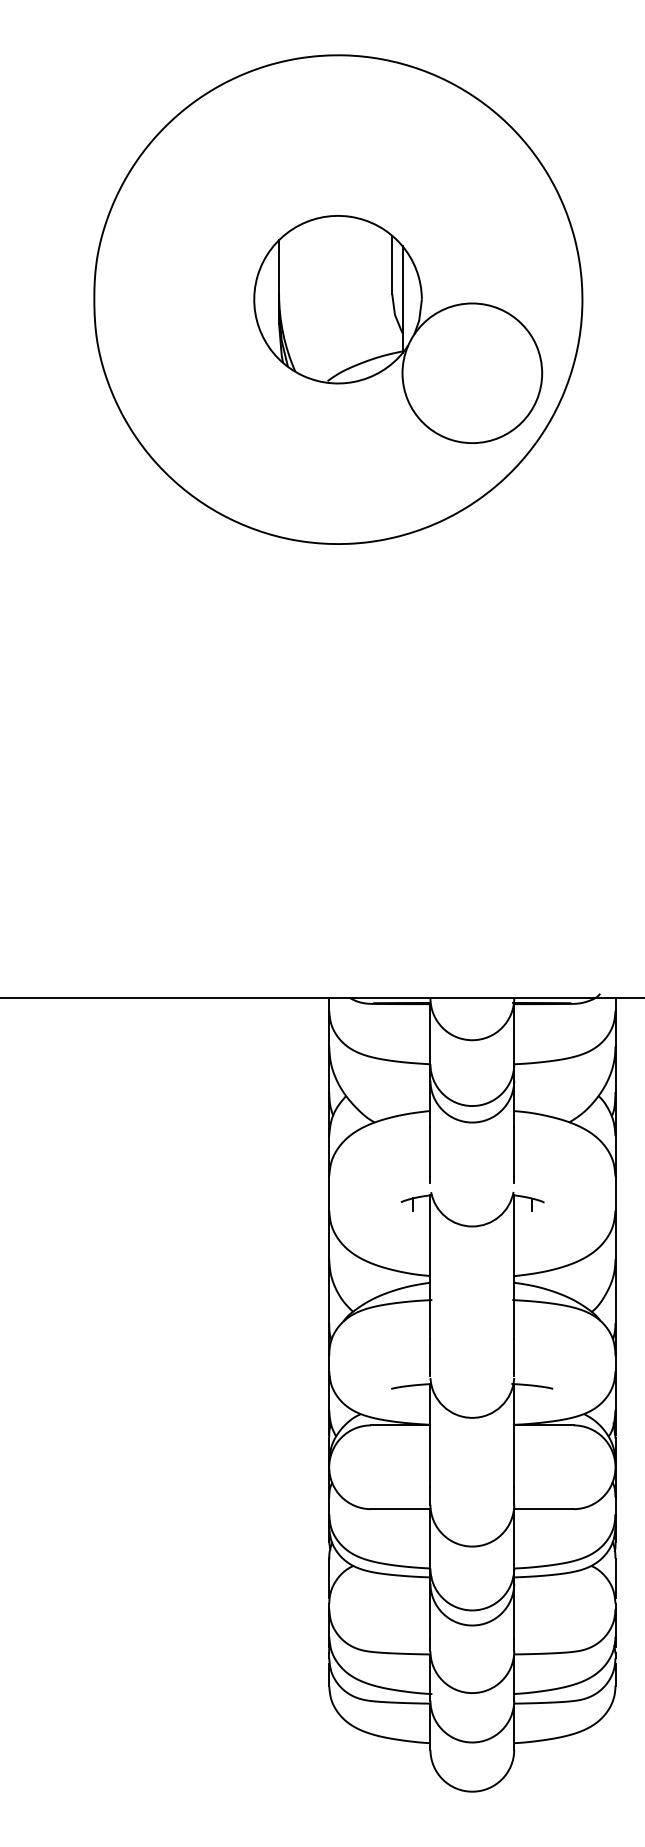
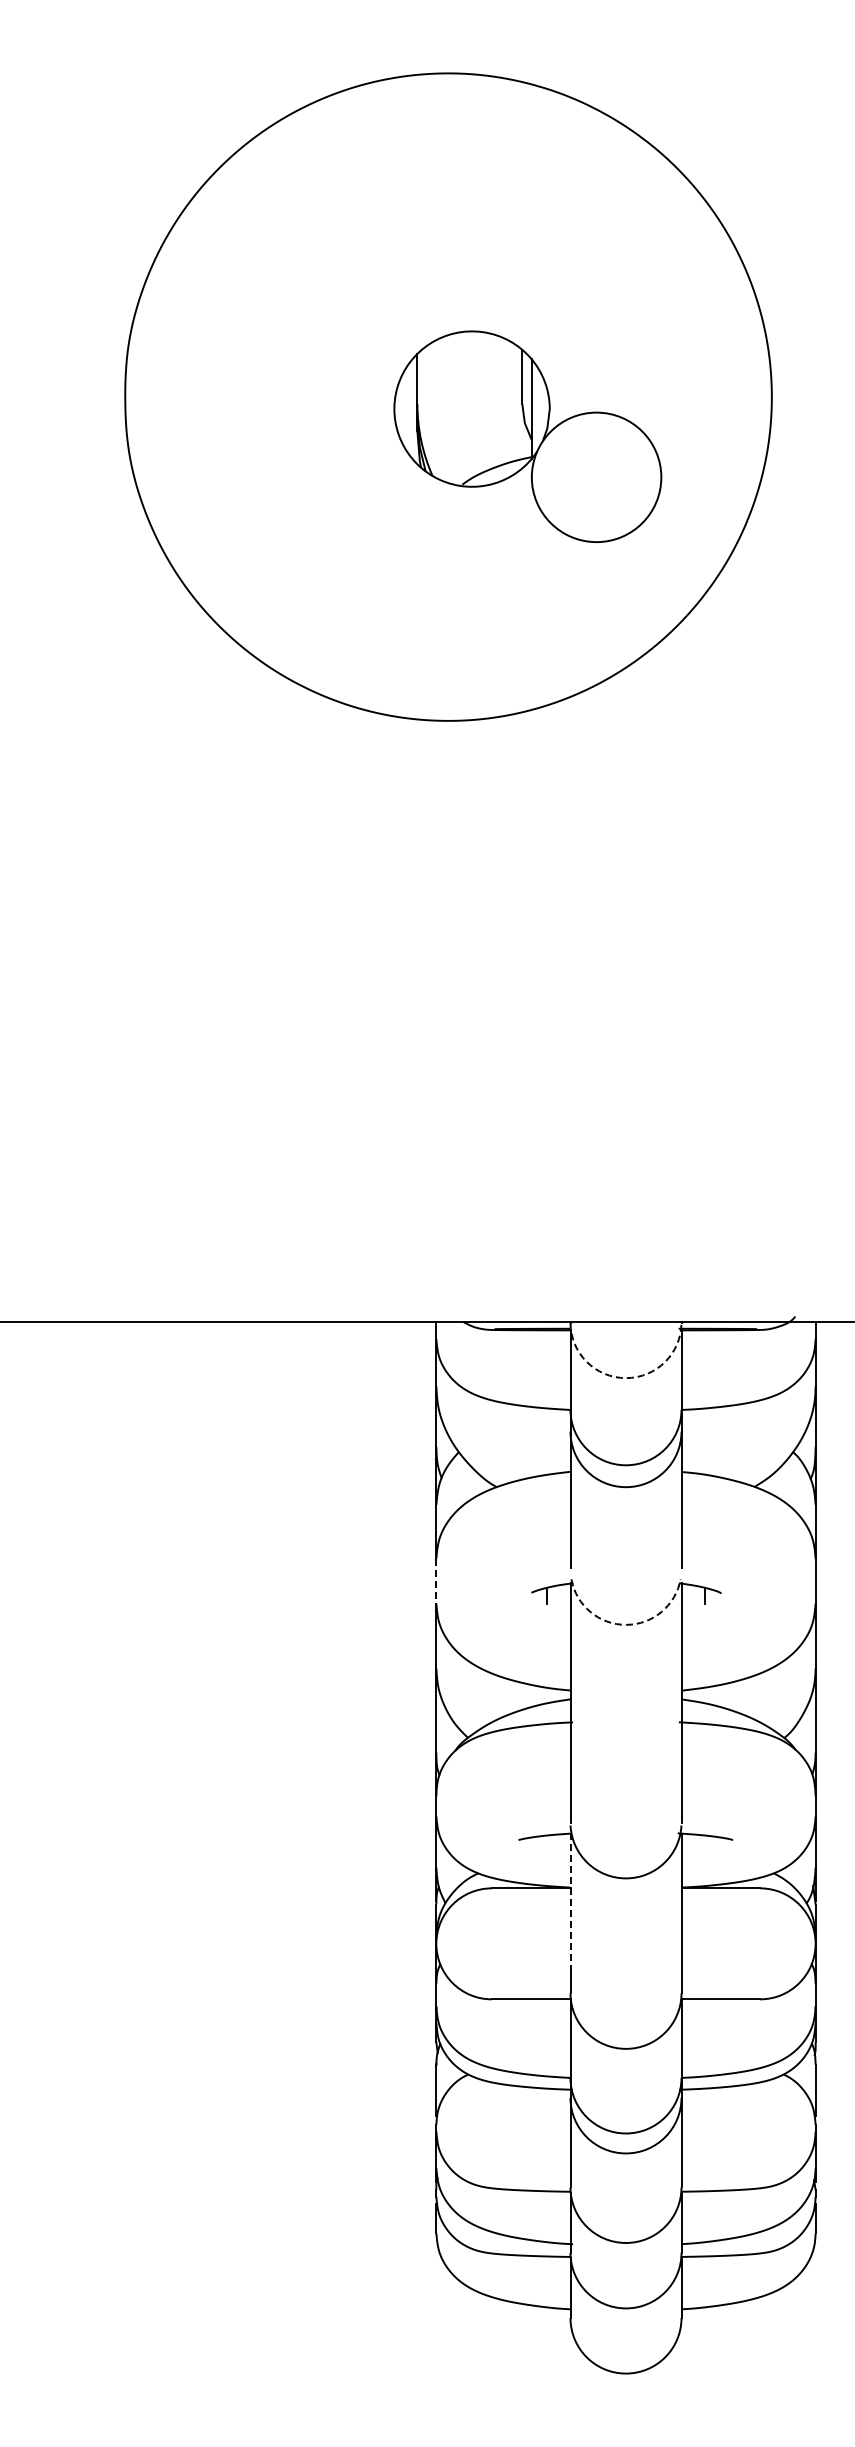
part: (397, 329) -> (527, 436), size x0.7
arc: (472, 1040) -> (626, 1378), solid -> dashed
line: (329, 1193) -> (436, 1581), solid -> dashed
arc: (472, 1226) -> (626, 1624), solid -> dashed
line: (430, 1436) -> (570, 1902), solid -> dashed

